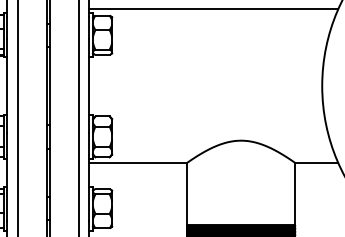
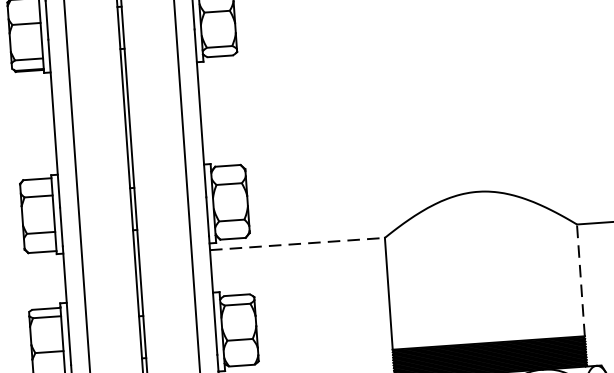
line: (138, 162) -> (297, 243), solid -> dashed
line: (294, 193) -> (579, 279), solid -> dashed

